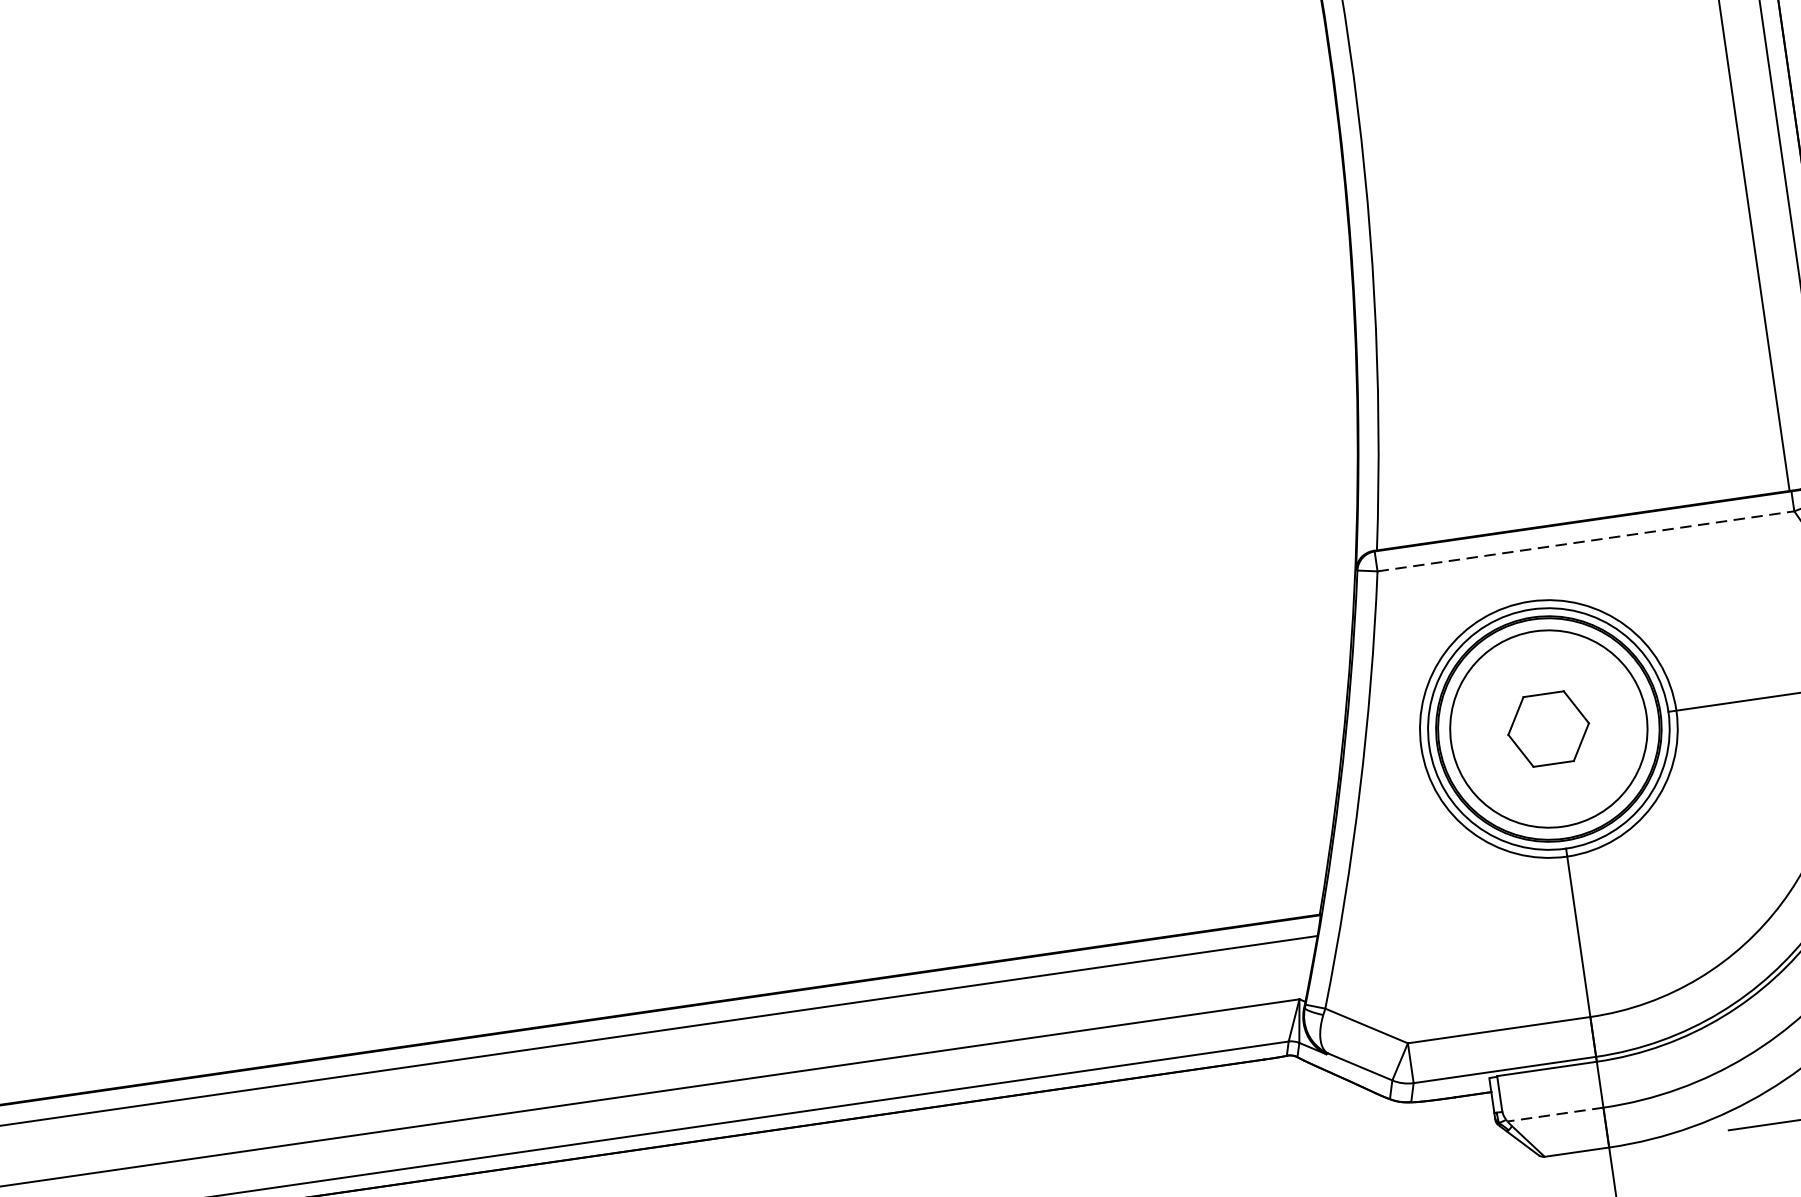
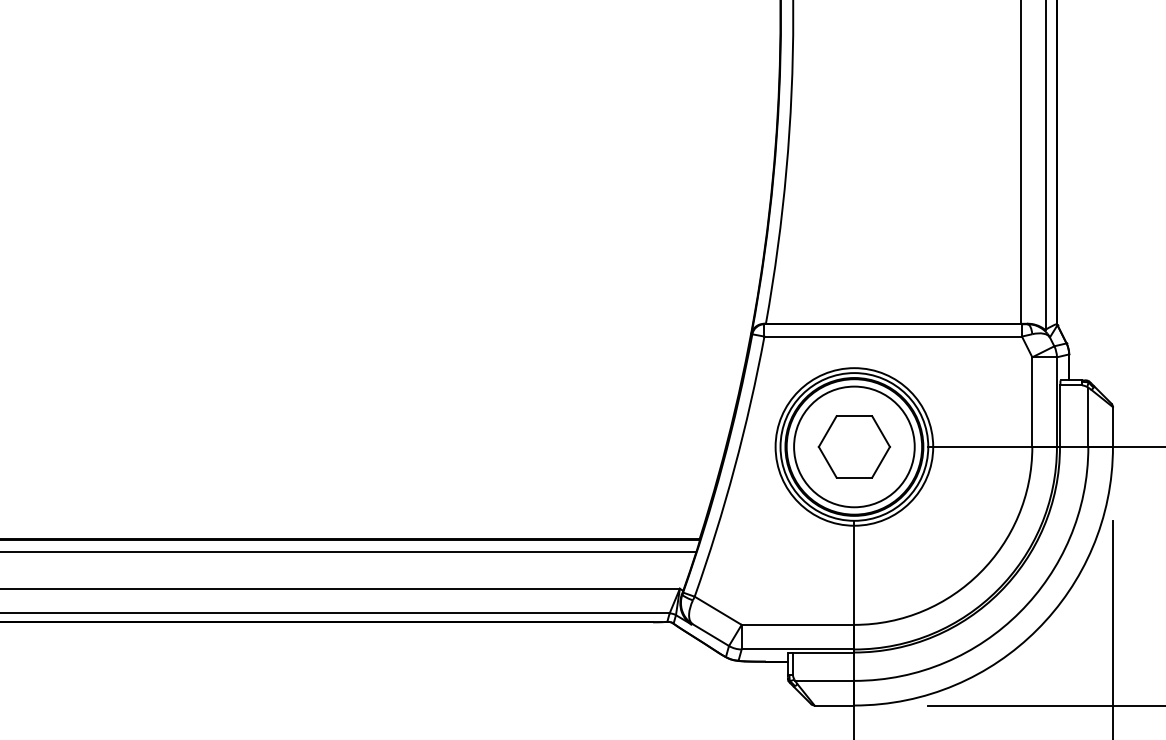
line: (1586, 541) -> (893, 336), dashed -> solid
part: (1547, 728) -> (853, 446), size x1.43
line: (1554, 1114) -> (824, 680), dashed -> solid

